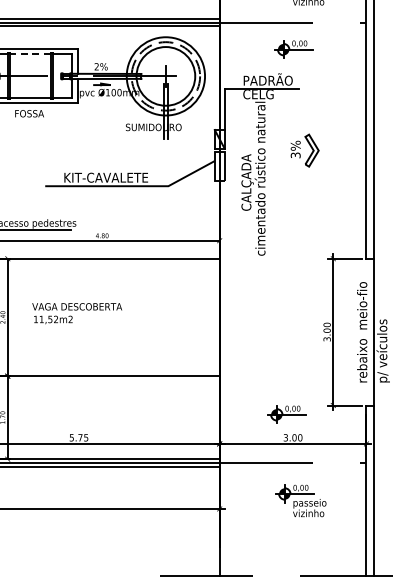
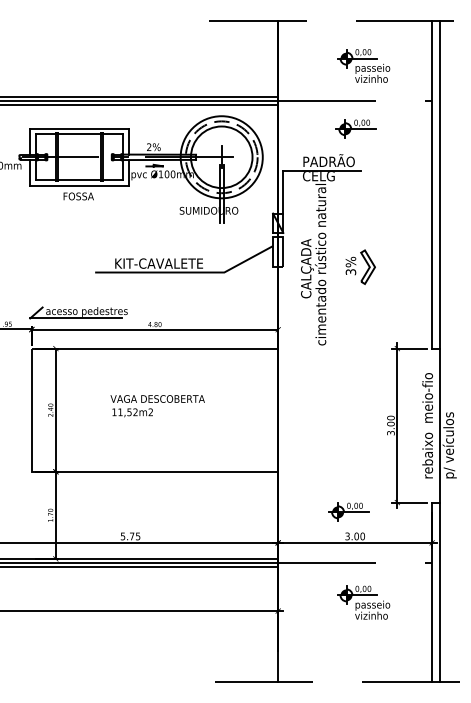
line: (30, 54) -> (79, 134), dashed -> solid
part: (304, 149) -> (360, 266), moved
text: (77, 313) -> (157, 406), moved

